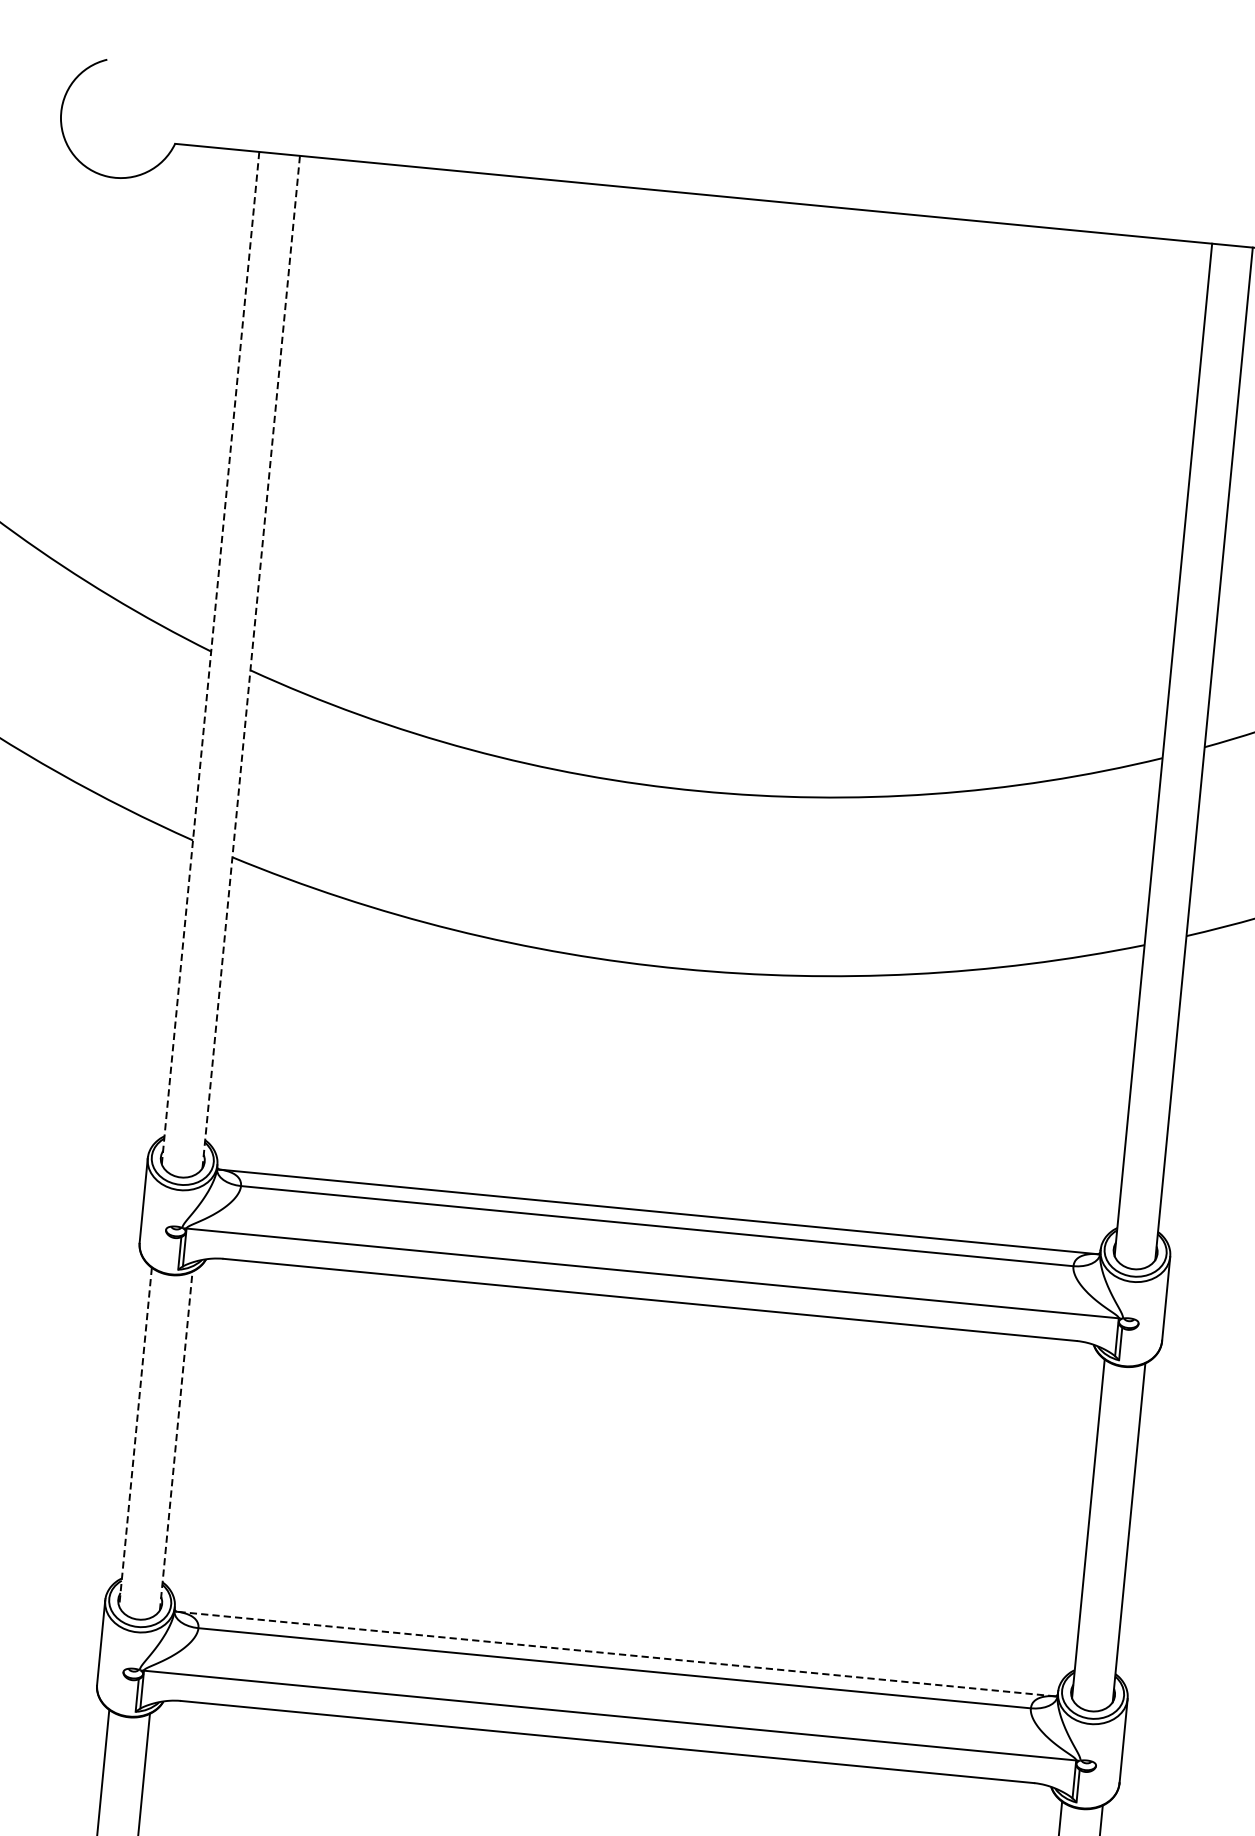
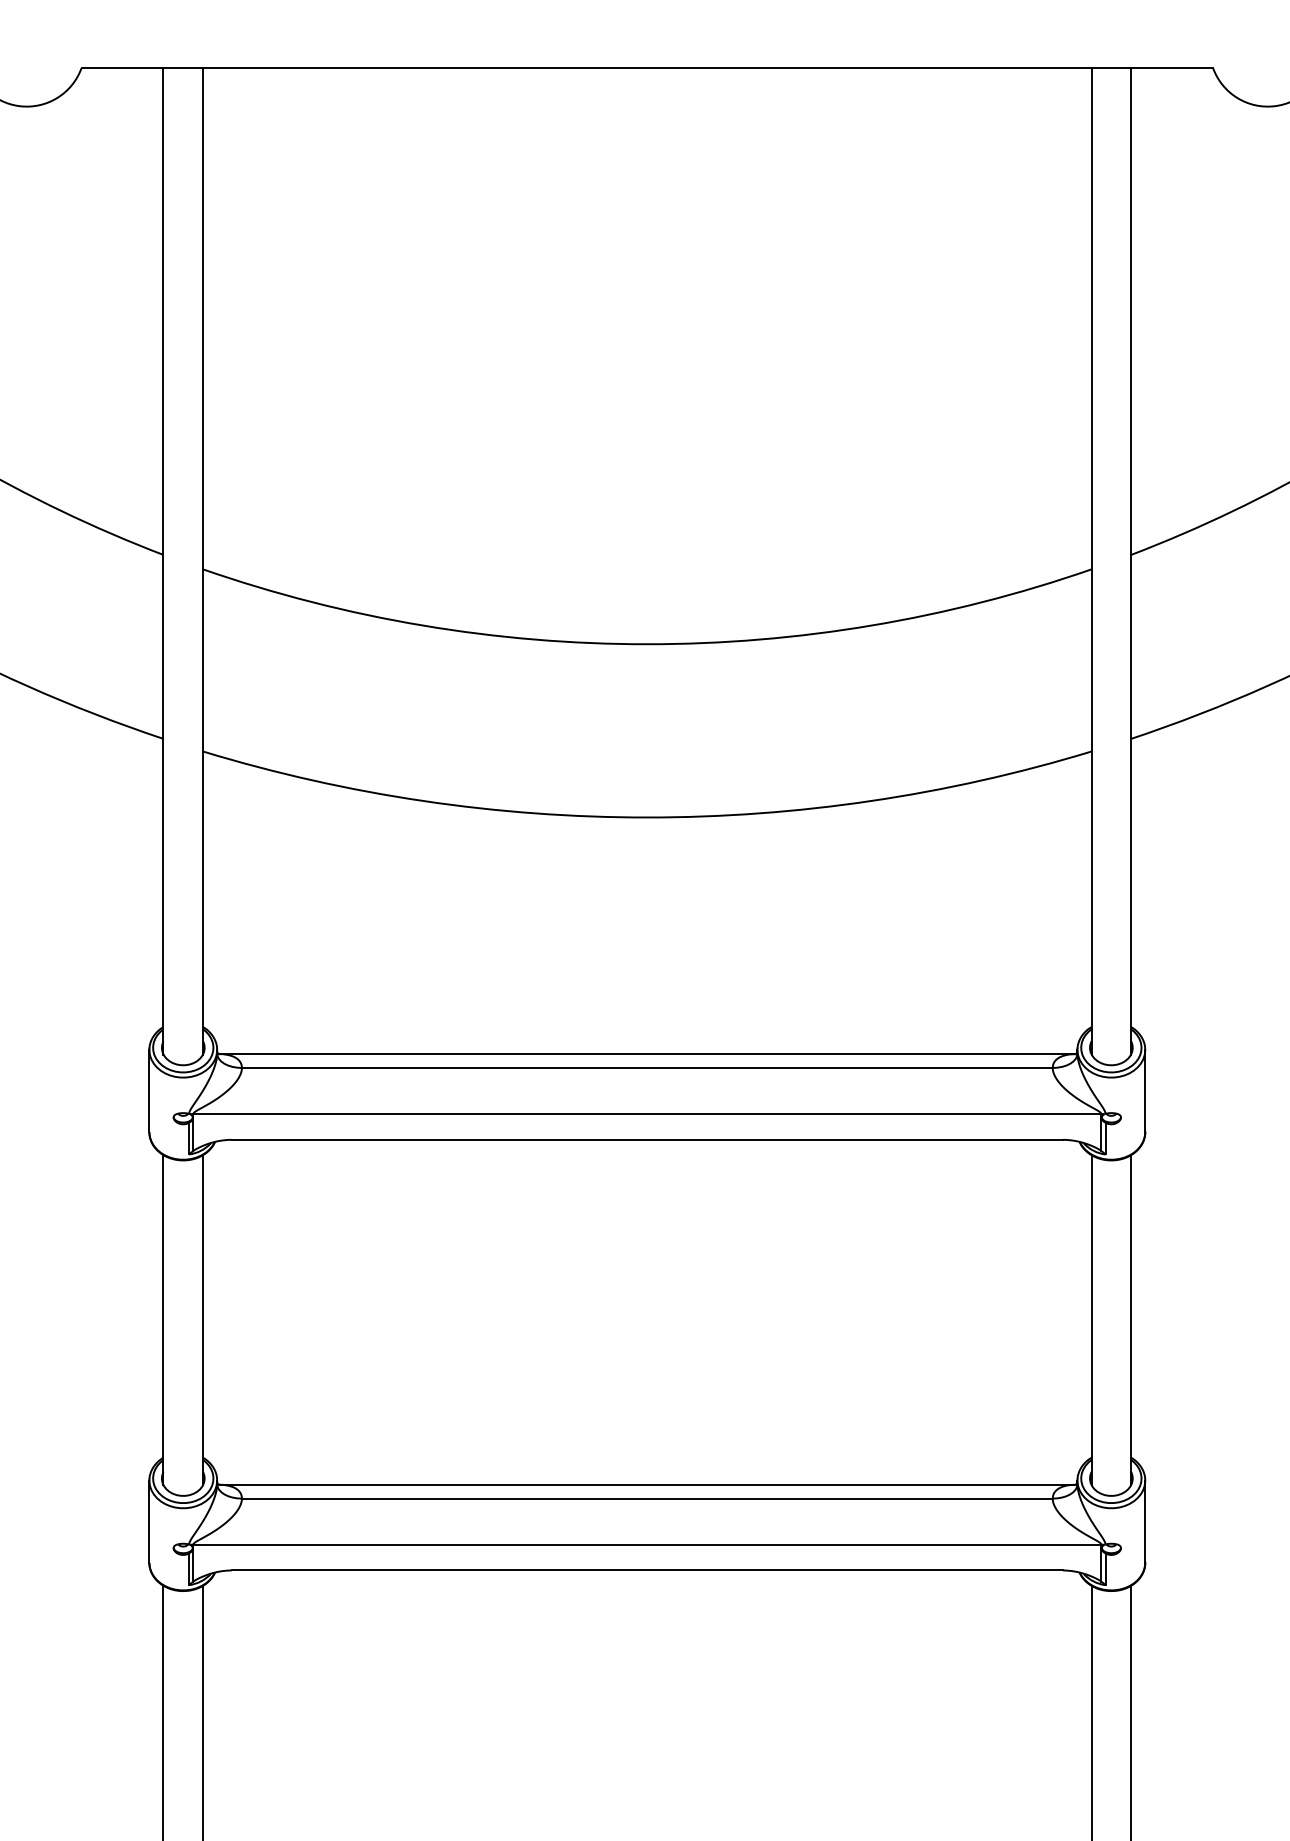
line: (210, 658) -> (163, 561), dashed -> solid
line: (251, 661) -> (203, 560), dashed -> solid
line: (135, 1437) -> (163, 1320), dashed -> solid
line: (176, 1440) -> (203, 1319), dashed -> solid
line: (616, 1653) -> (647, 1484), dashed -> solid

